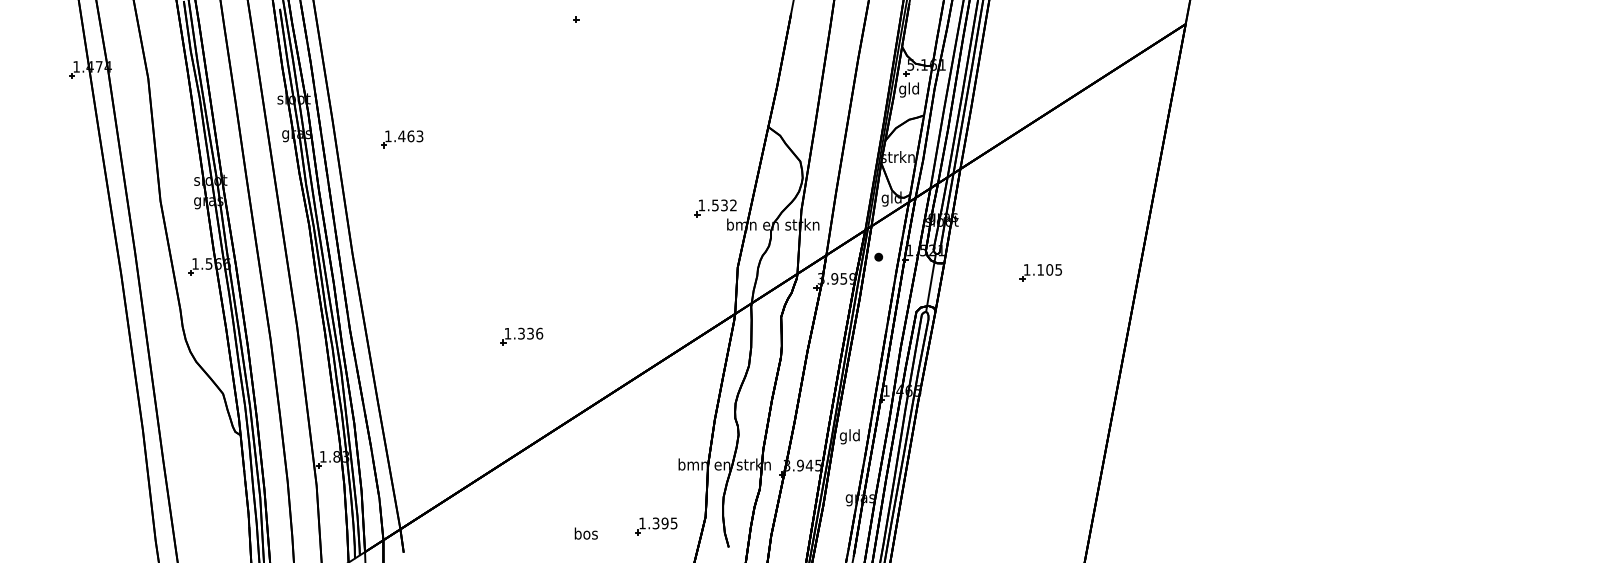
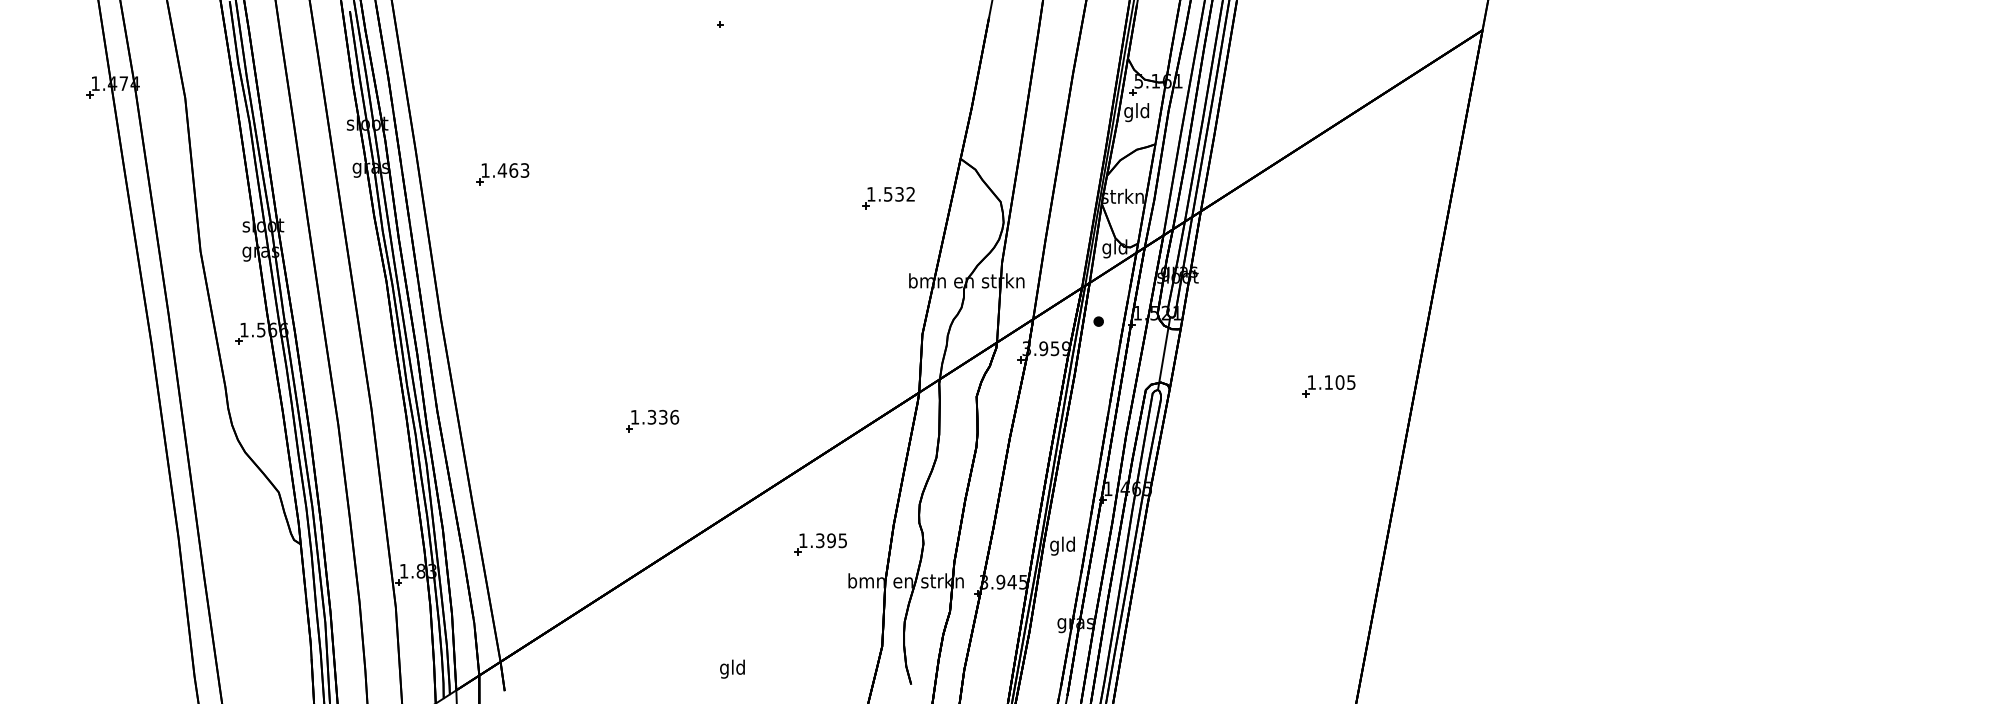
part: (715, 208) -> (888, 198), moved
part: (1040, 272) -> (1328, 385), moved
part: (656, 526) -> (820, 544), moved
text: (585, 534) -> (732, 668), bos -> gld

